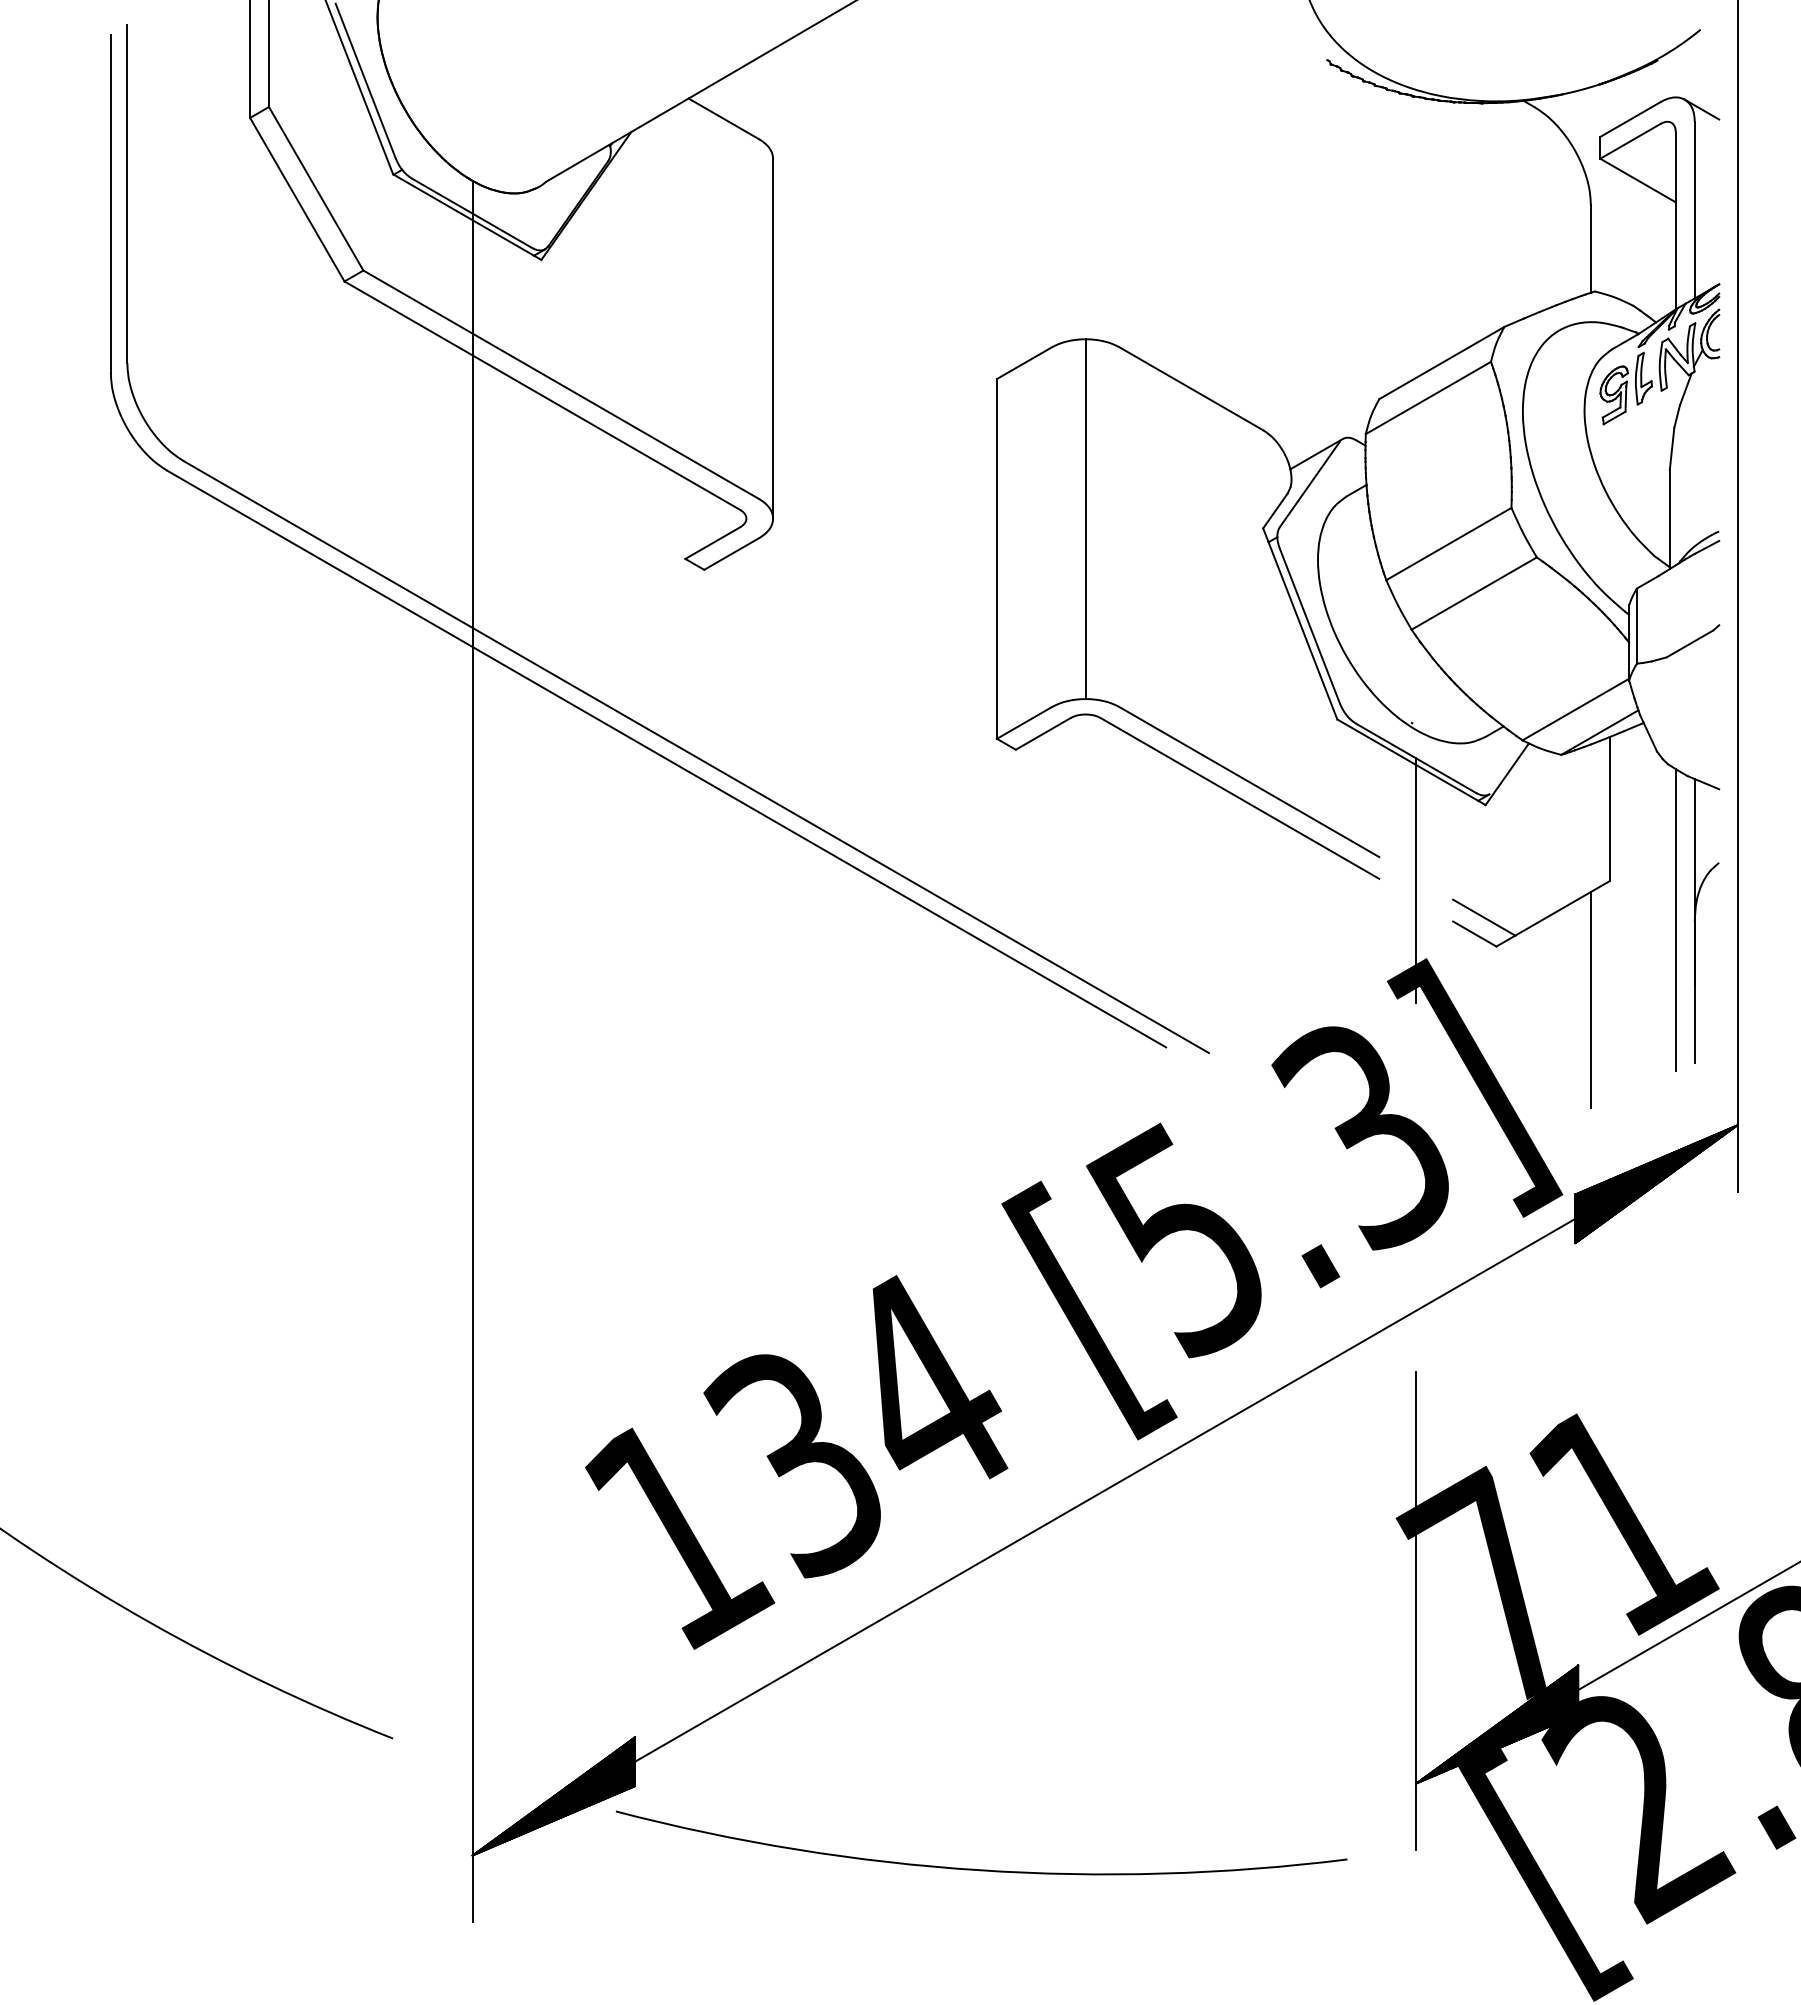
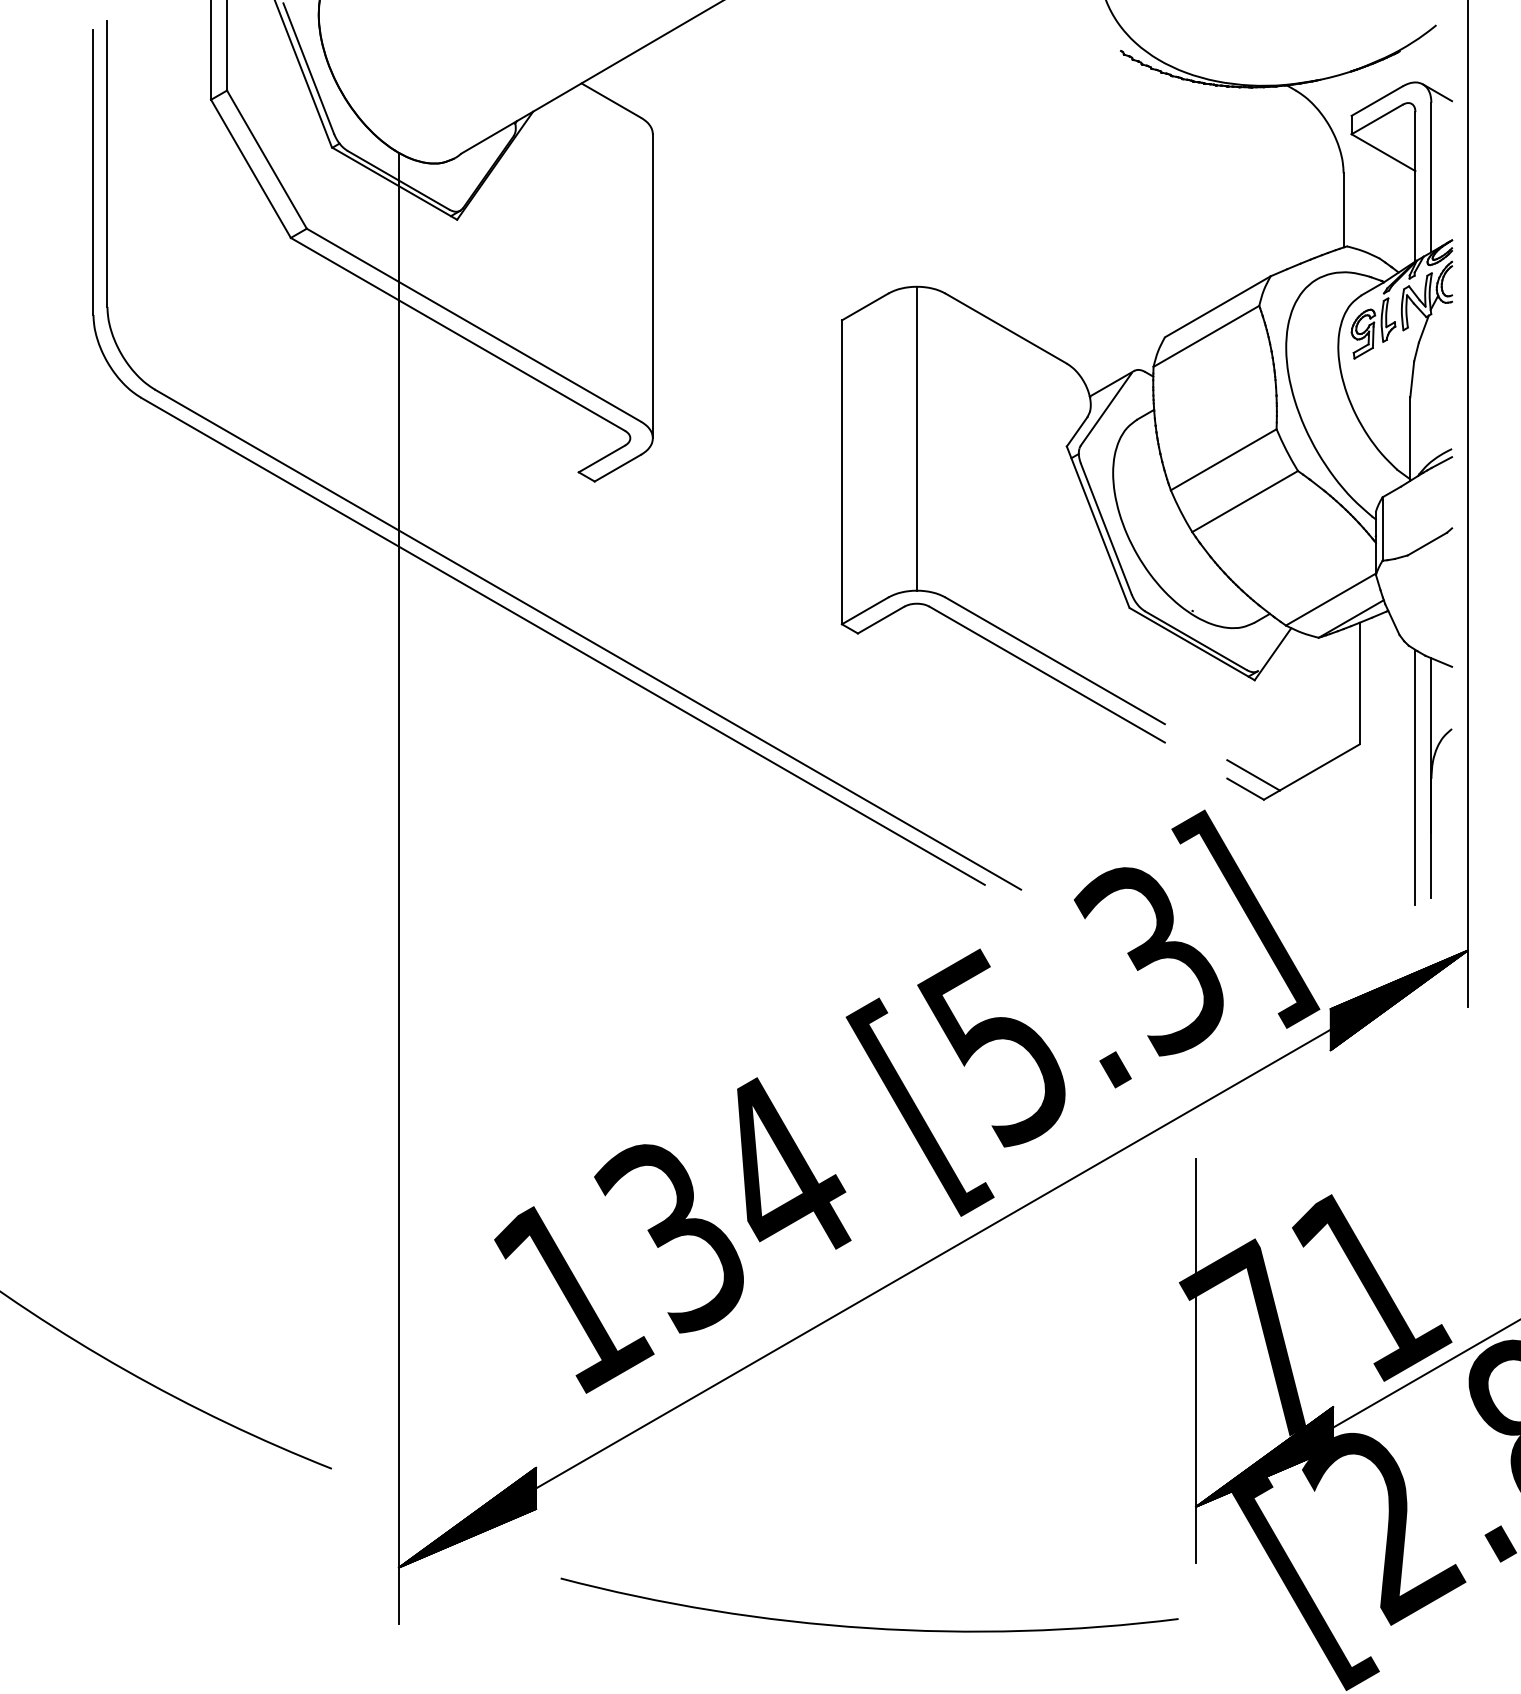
line: (1416, 880) -> (1196, 743), removed
line: (1590, 999) -> (1343, 844), removed
arc: (981, 1869) -> (869, 1627), moved

